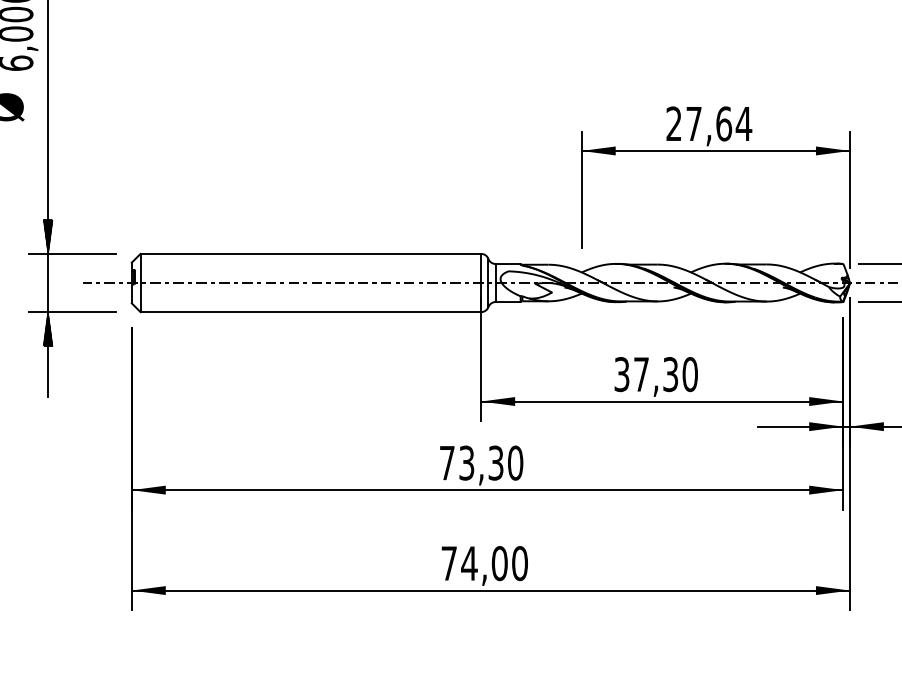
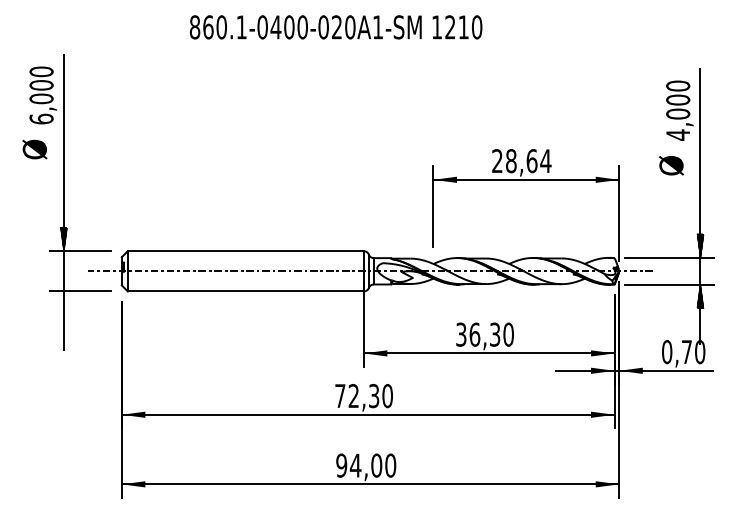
text: (694, 124) -> (511, 161), 27,64 -> 28,64
hatch: (47, 329) -> (63, 303), removed
text: (640, 374) -> (474, 334), 37,30 -> 36,30
text: (466, 463) -> (353, 396), 73,30 -> 72,30
text: (448, 563) -> (341, 465), 74,00 -> 94,00

